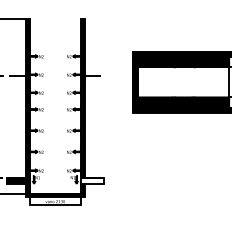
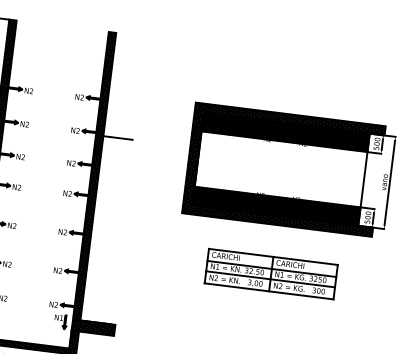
part: (185, 139) -> (271, 273), added
hatch: (92, 180) -> (93, 327), added

